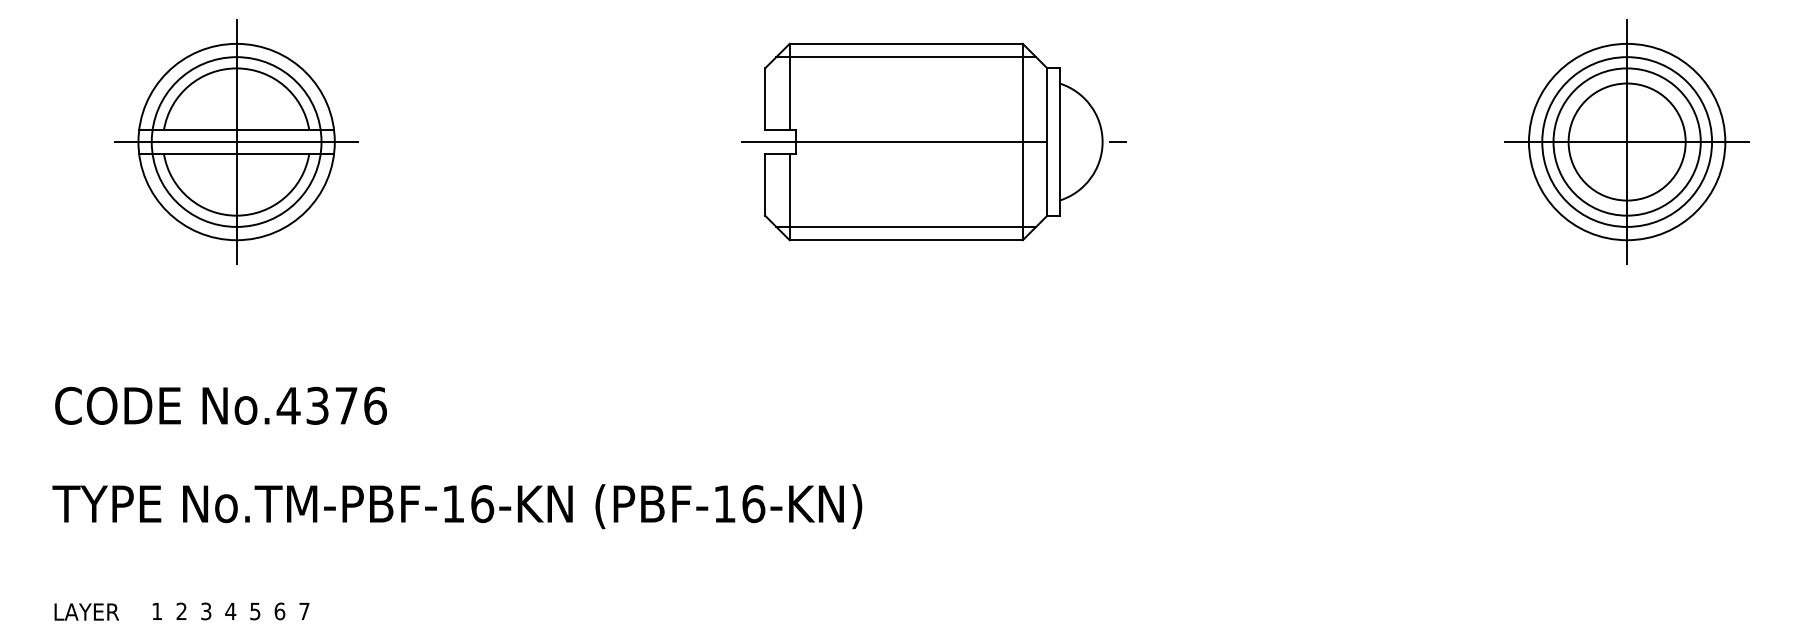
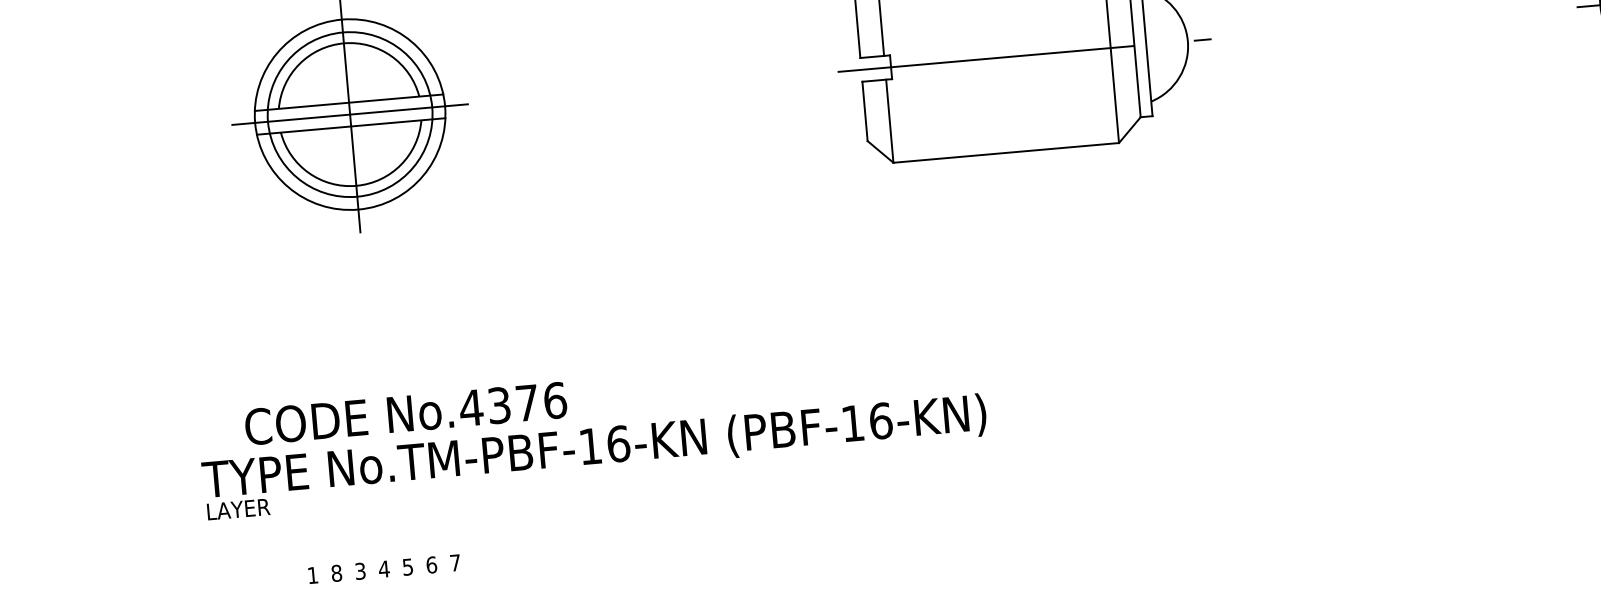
line: (906, 226) -> (1005, 139), removed
text: (221, 405) -> (406, 413), moved
text: (86, 611) -> (238, 508), moved
text: (181, 611) -> (336, 573), 2 -> 8

